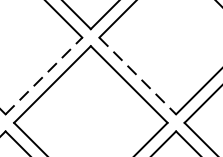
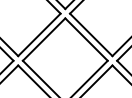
line: (44, 75) -> (39, 34), dashed -> solid
line: (138, 75) -> (91, 34), dashed -> solid

